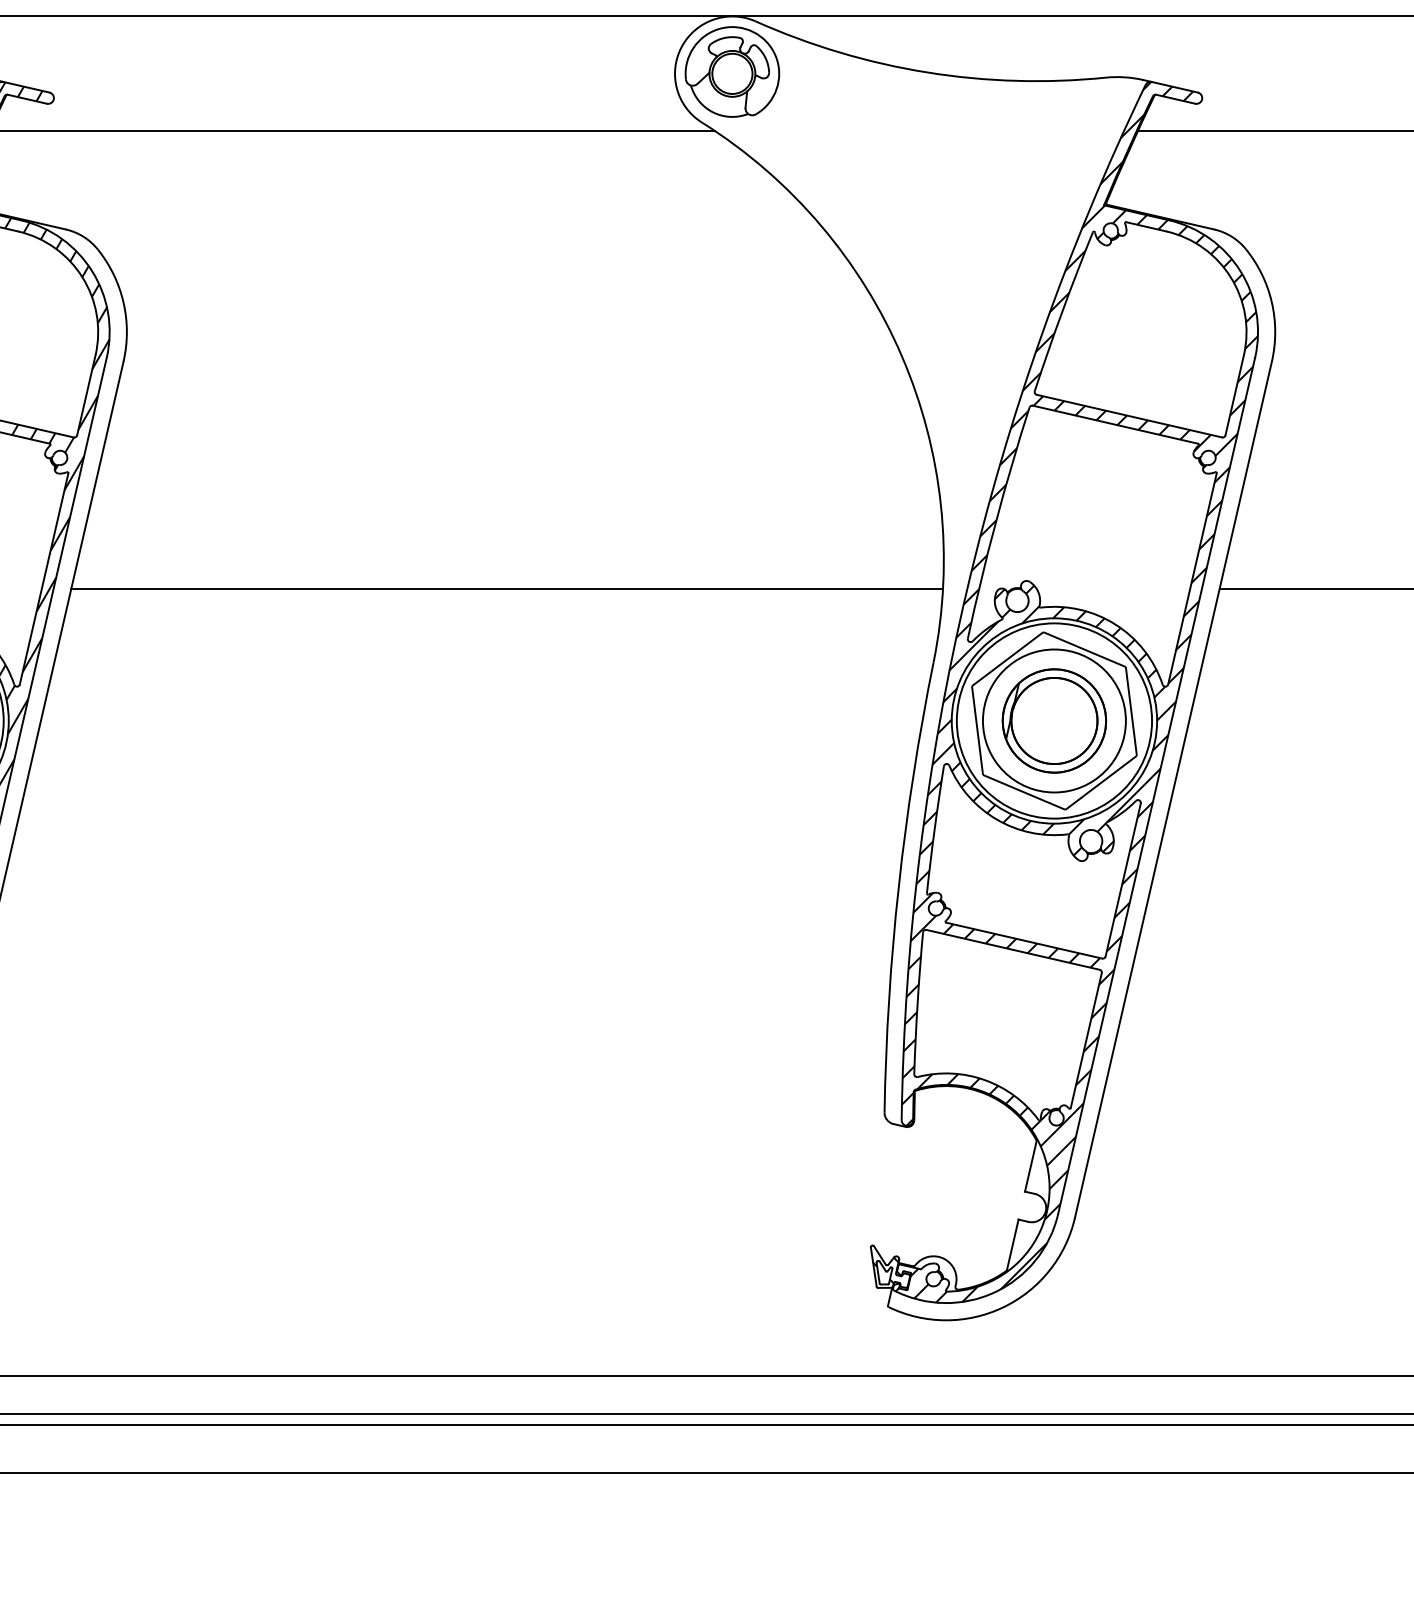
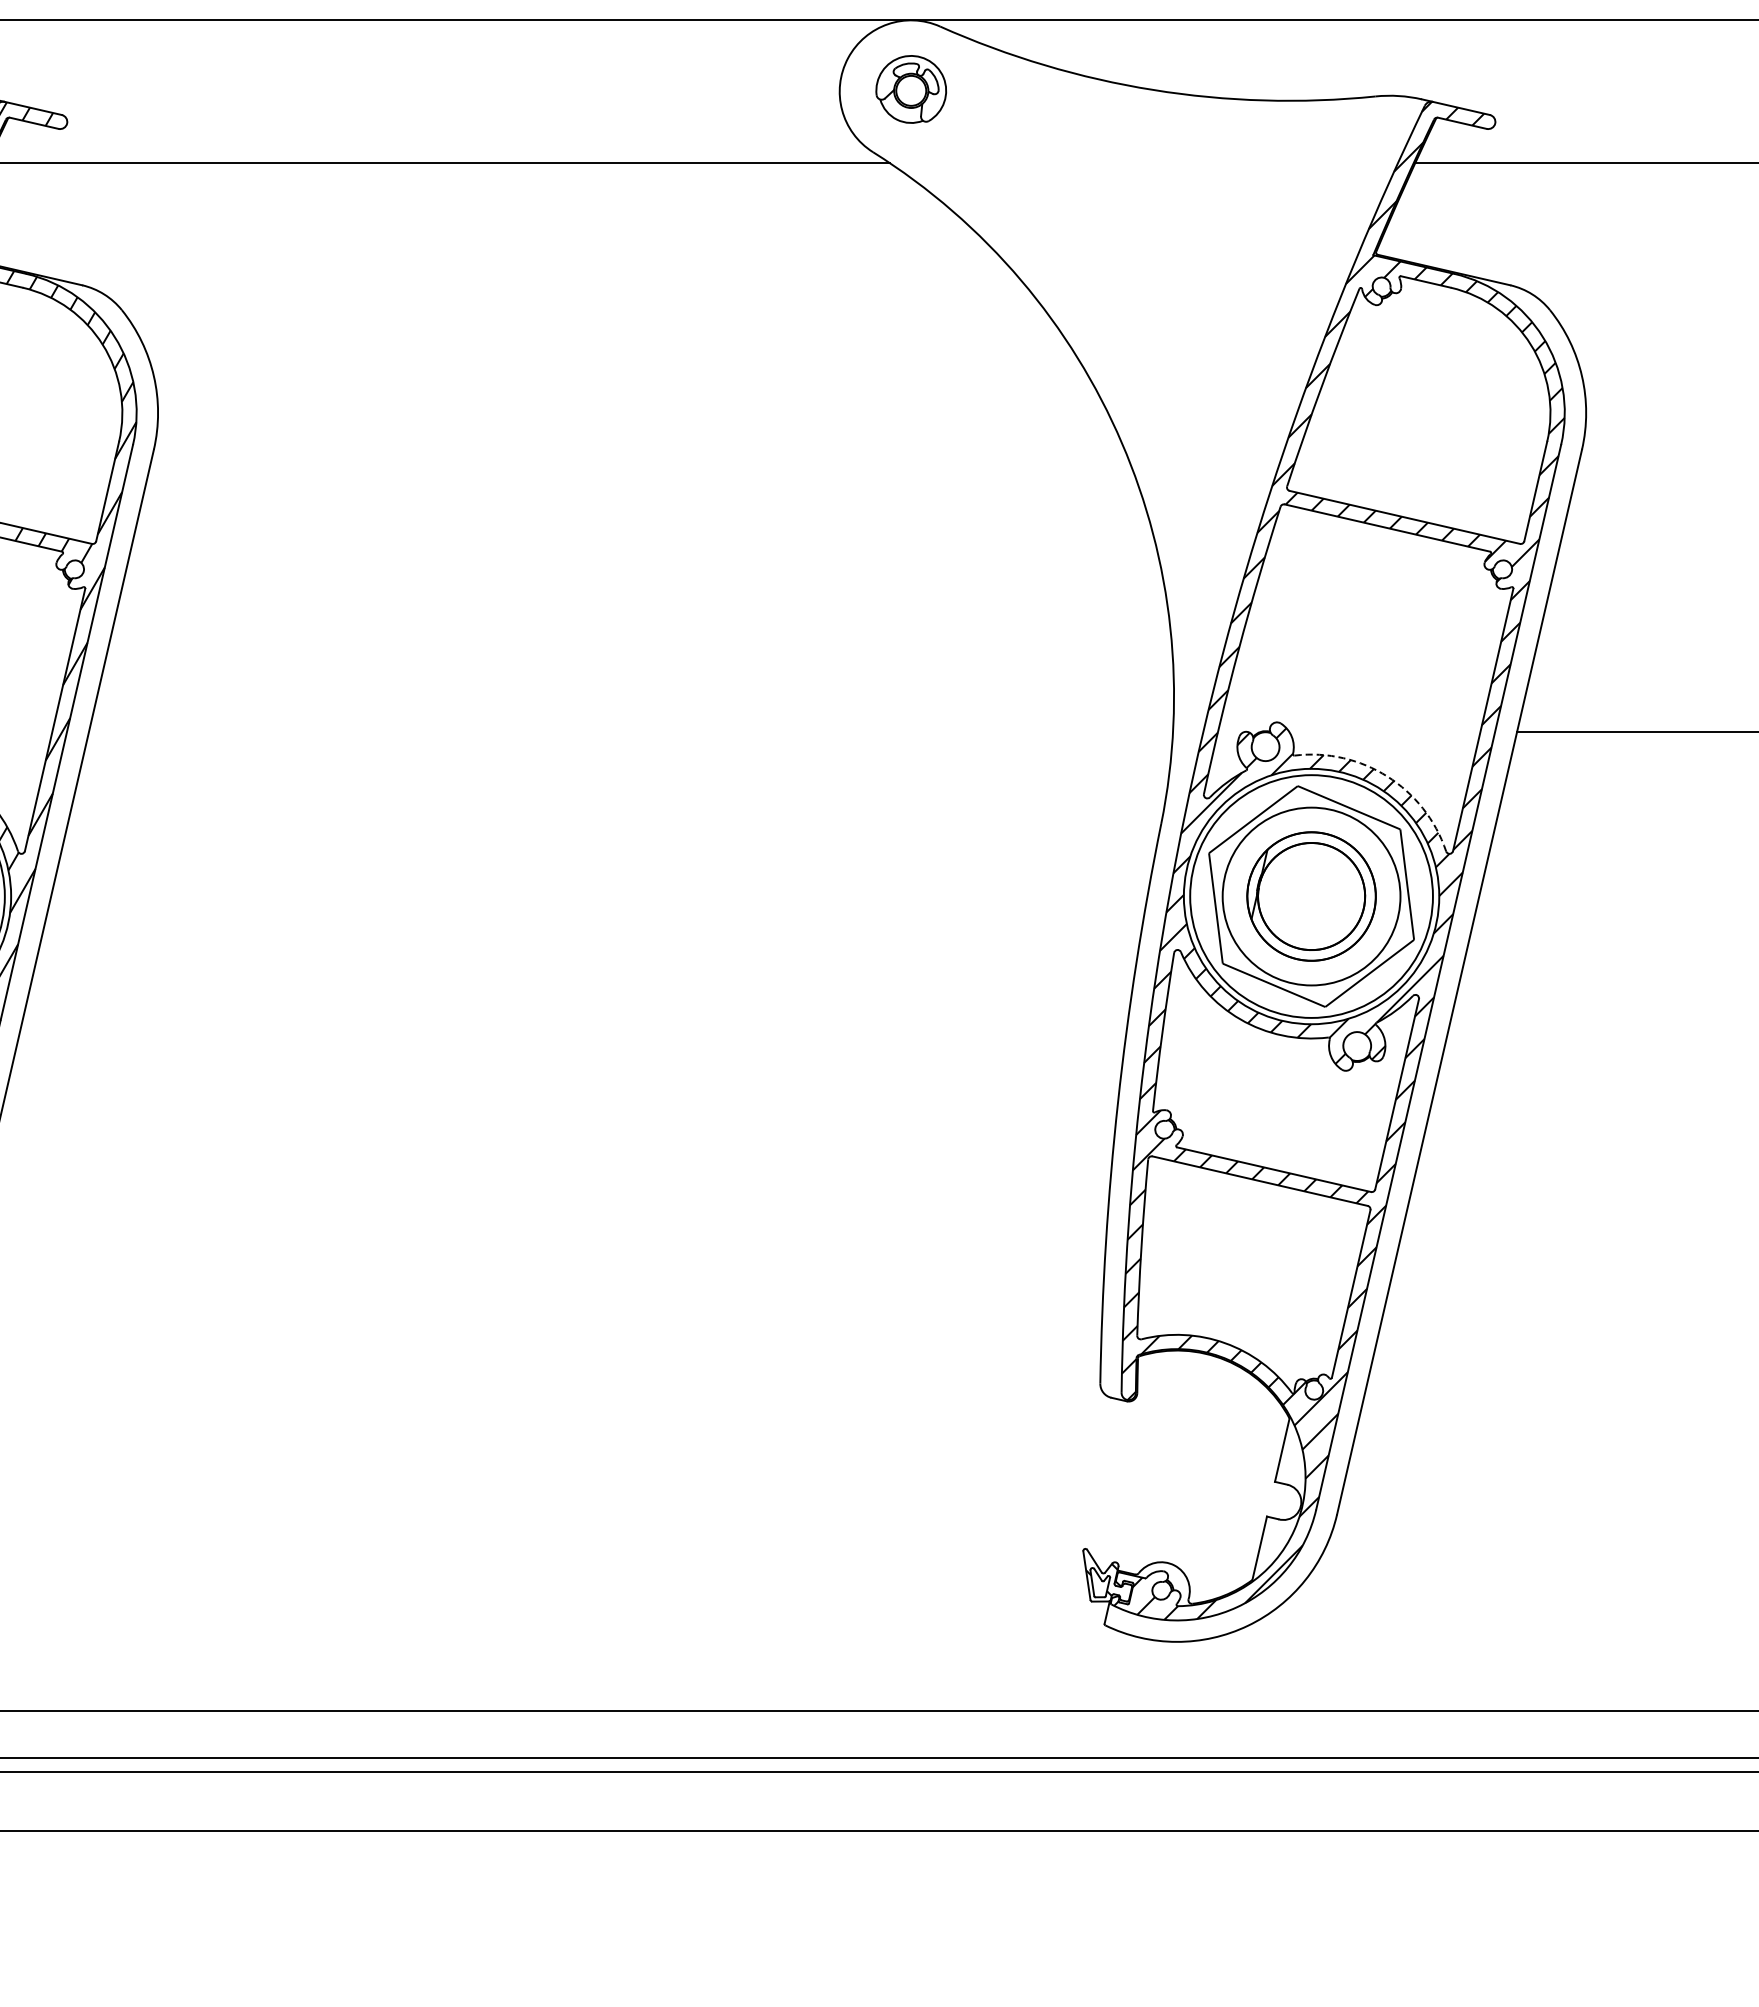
part: (732, 72) -> (911, 89), size x0.6
line: (507, 588) -> (631, 731), removed
arc: (1115, 624) -> (1387, 776), solid -> dashed

